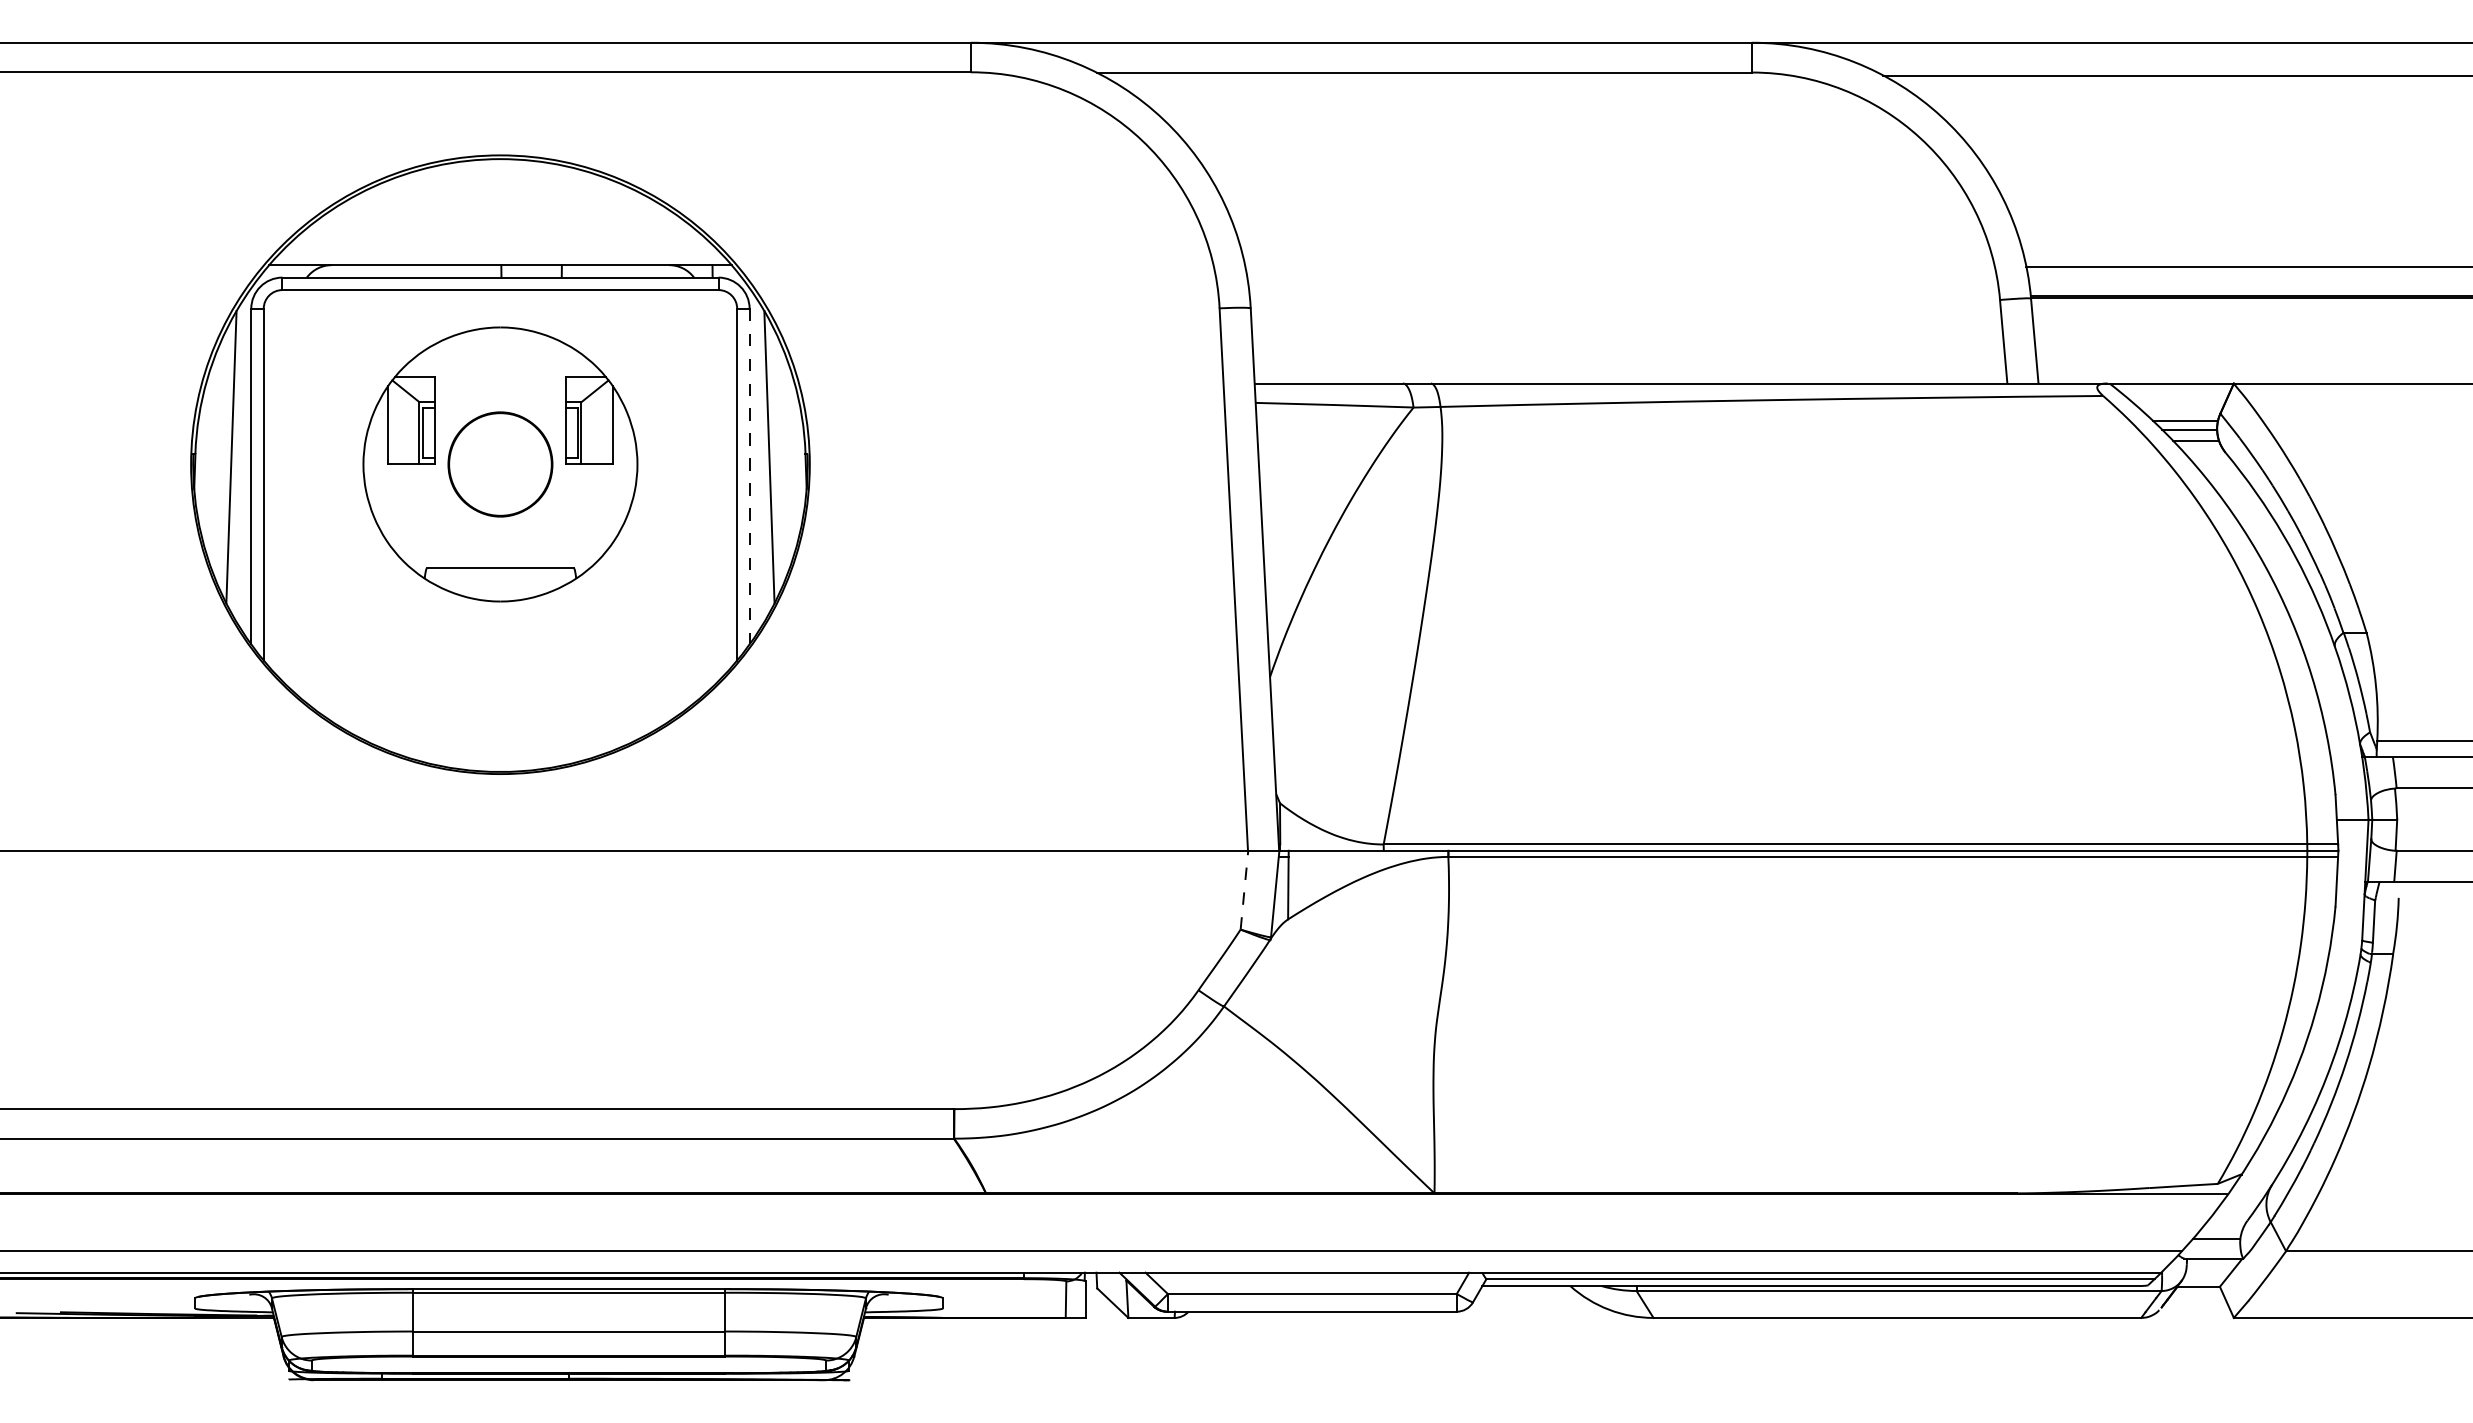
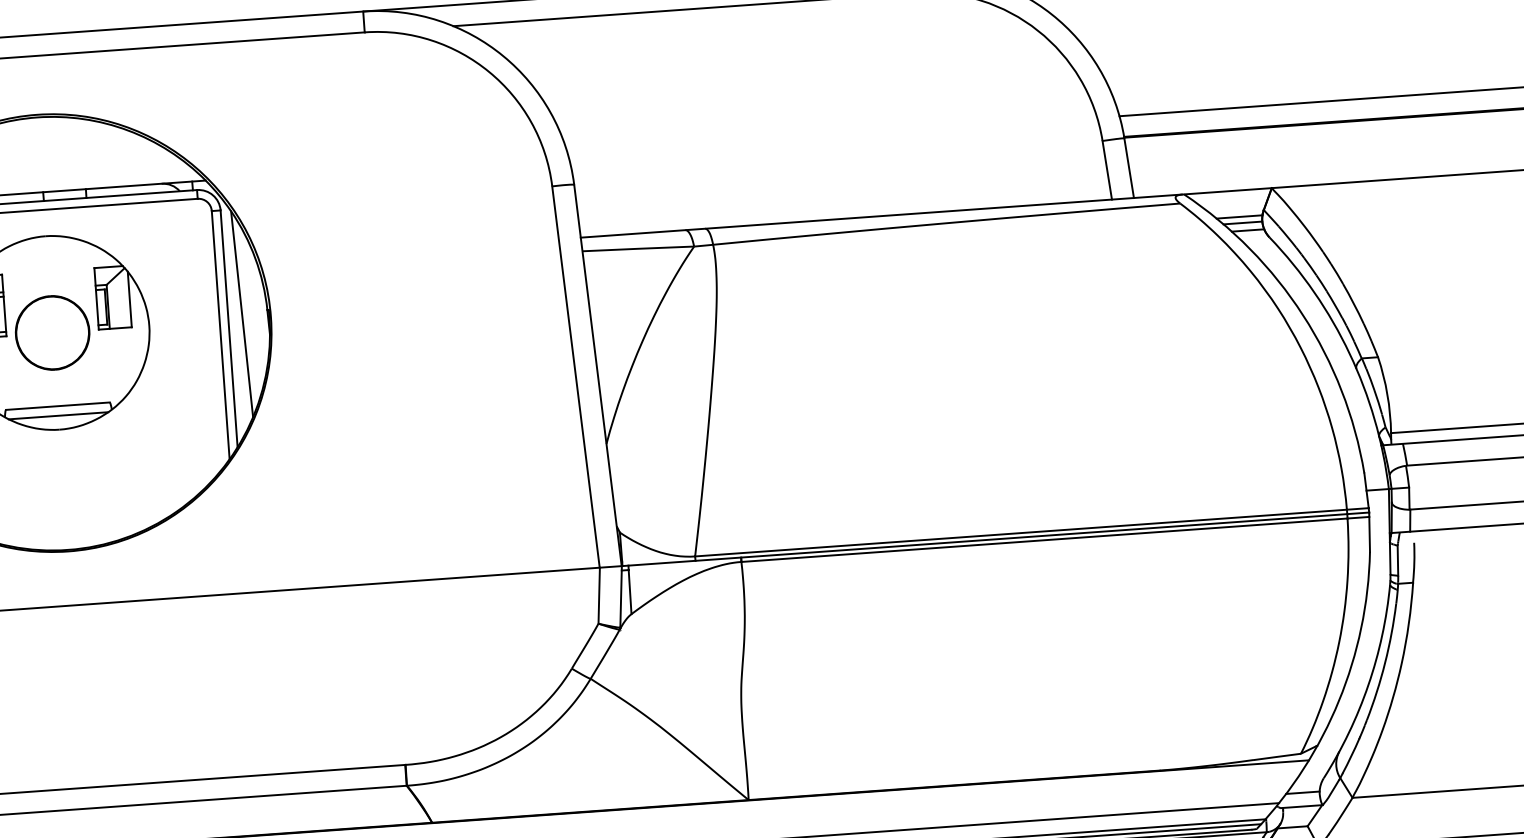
line: (749, 476) -> (229, 328), dashed -> solid
line: (499, 581) -> (57, 415), added
line: (1244, 890) -> (599, 595), dashed -> solid

